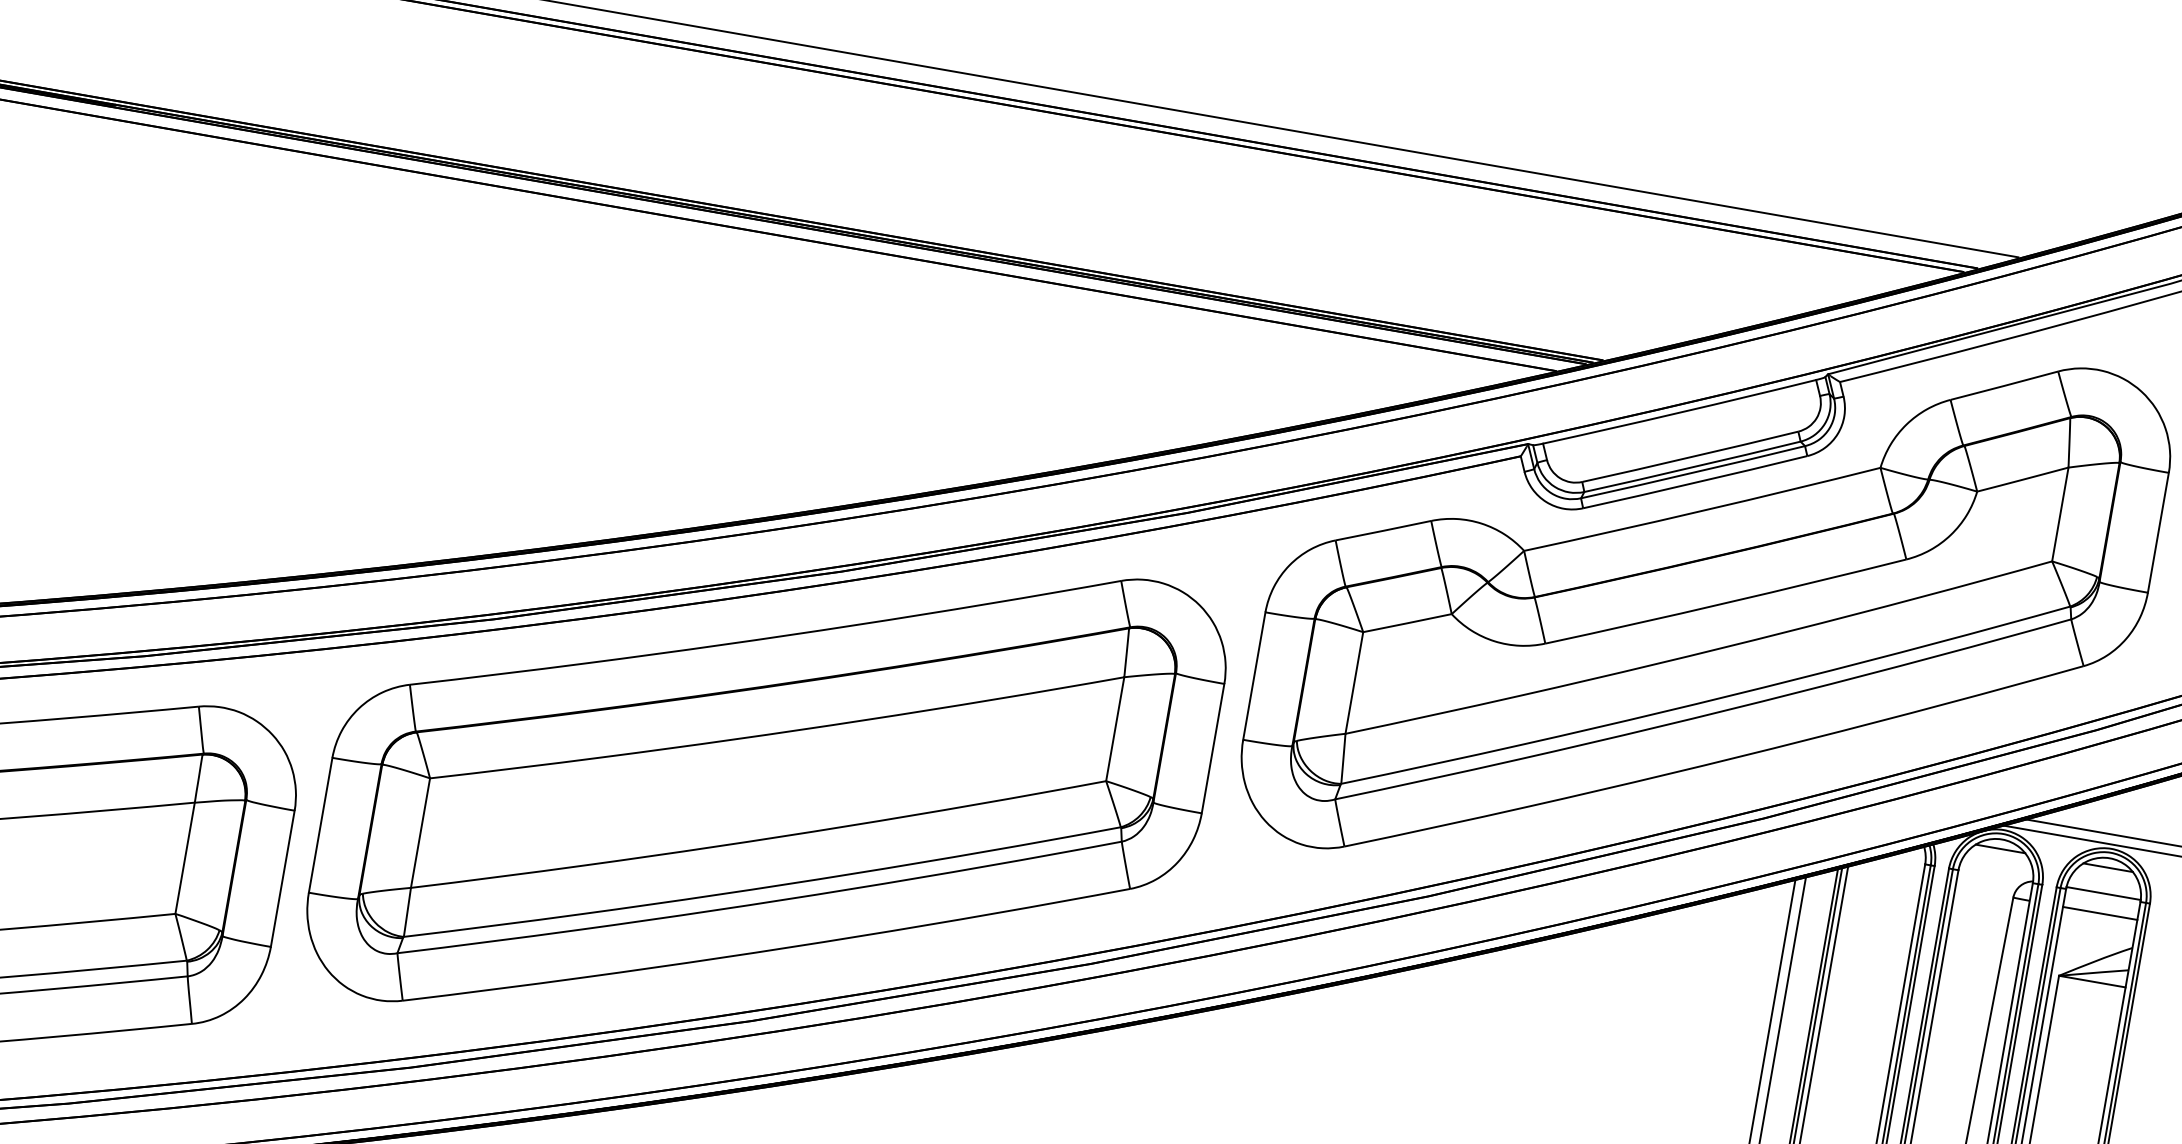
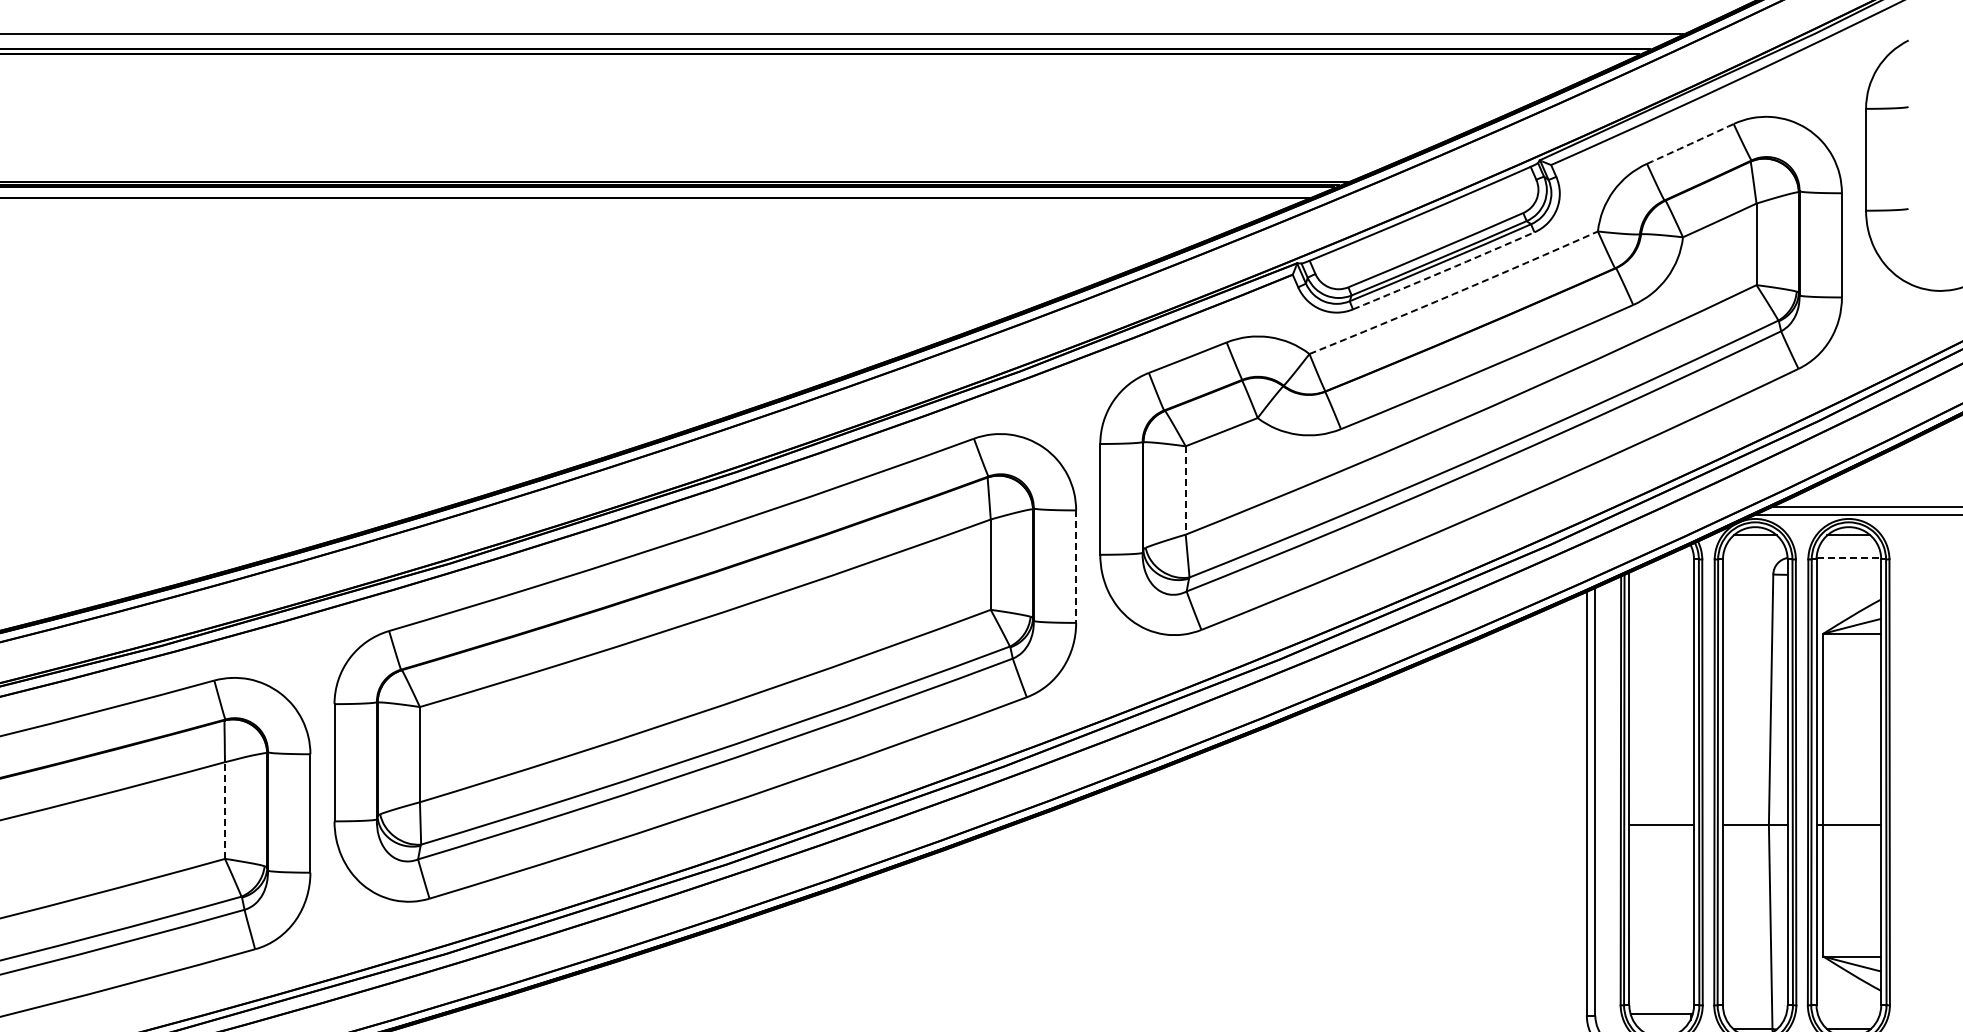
arc: (2004, 386) -> (1690, 144), solid -> dashed
arc: (1694, 482) -> (1443, 271), solid -> dashed
arc: (1703, 510) -> (1454, 293), solid -> dashed
line: (1354, 682) -> (1185, 490), solid -> dashed
line: (1213, 749) -> (1076, 567), solid -> dashed
line: (185, 858) -> (225, 810), solid -> dashed
line: (2104, 893) -> (1849, 557), solid -> dashed
line: (2099, 913) -> (1848, 575), removed

